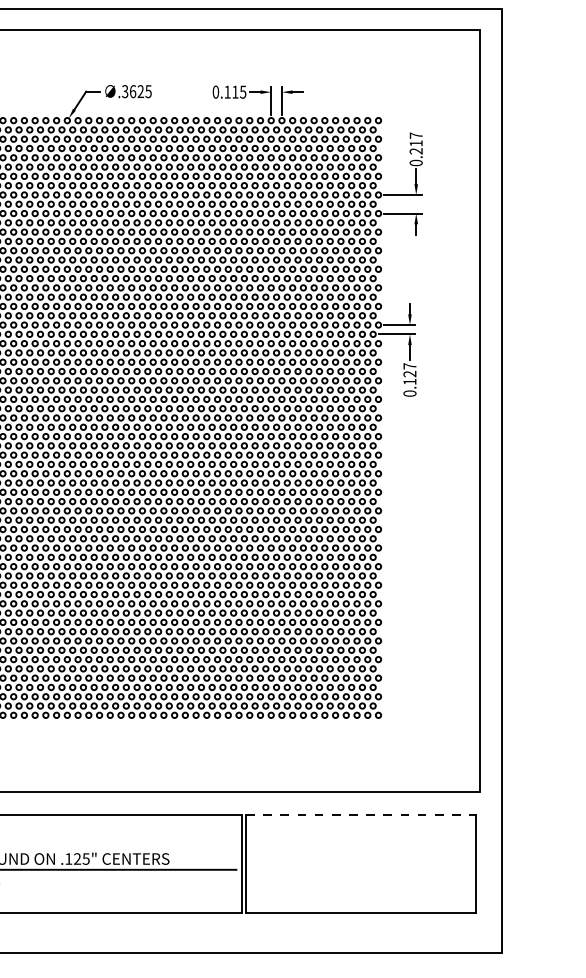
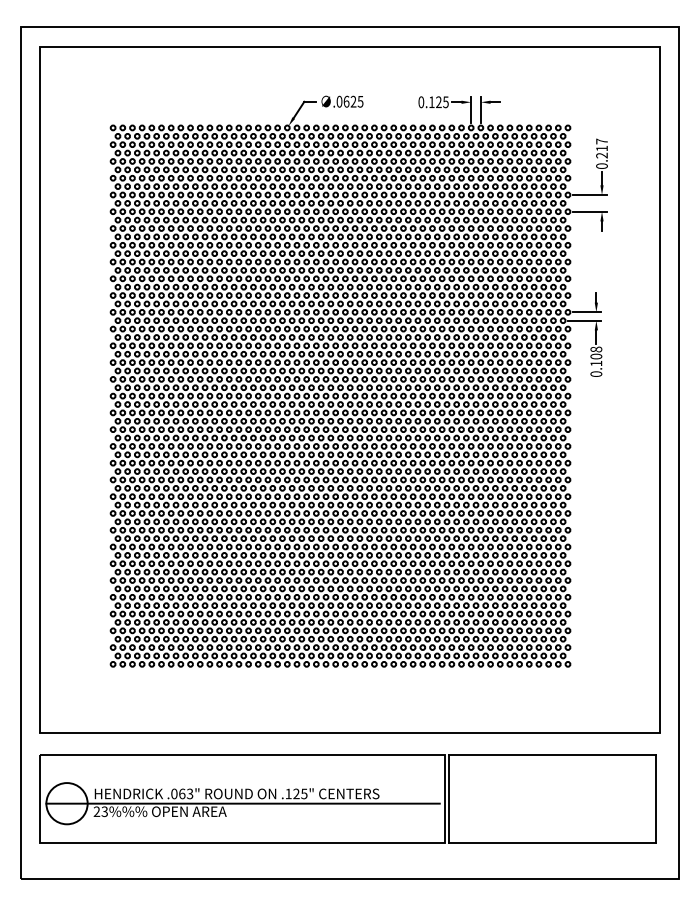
text: (125, 91) -> (339, 101), .3625 -> .0625
text: (234, 91) -> (438, 101), 0.115 -> 0.125
text: (410, 369) -> (596, 352), 0.127 -> 0.108
line: (361, 815) -> (552, 754), dashed -> solid

